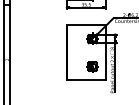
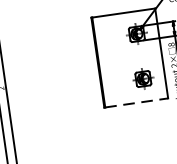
line: (87, 80) -> (138, 103), solid -> dashed

